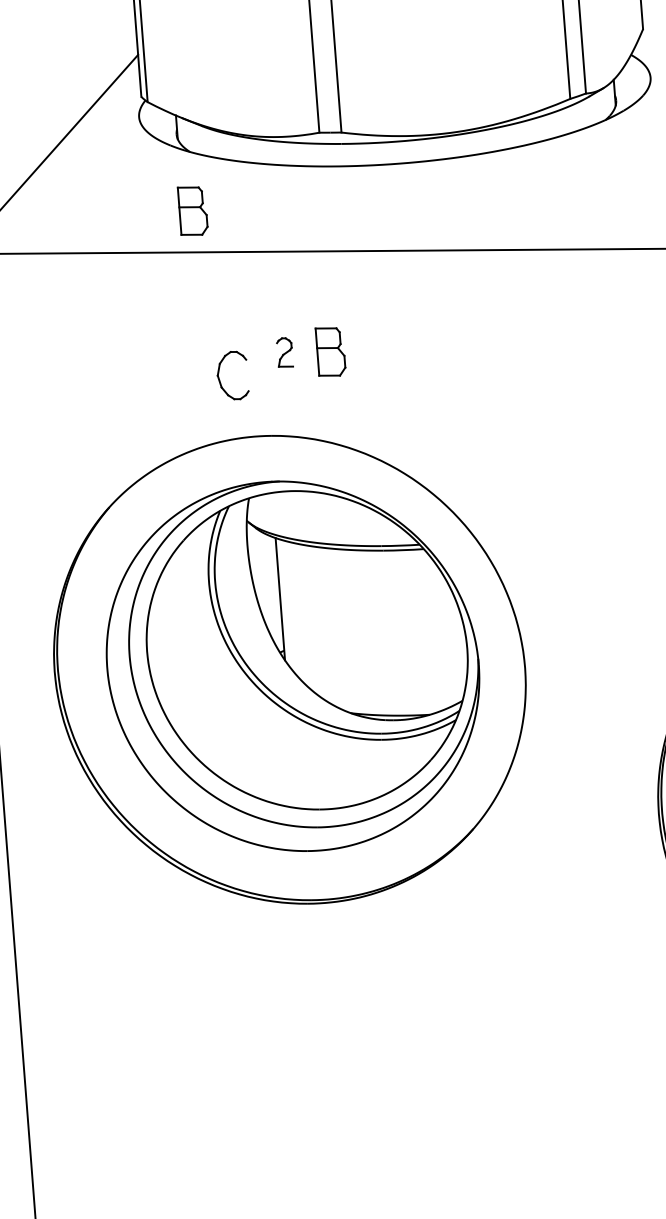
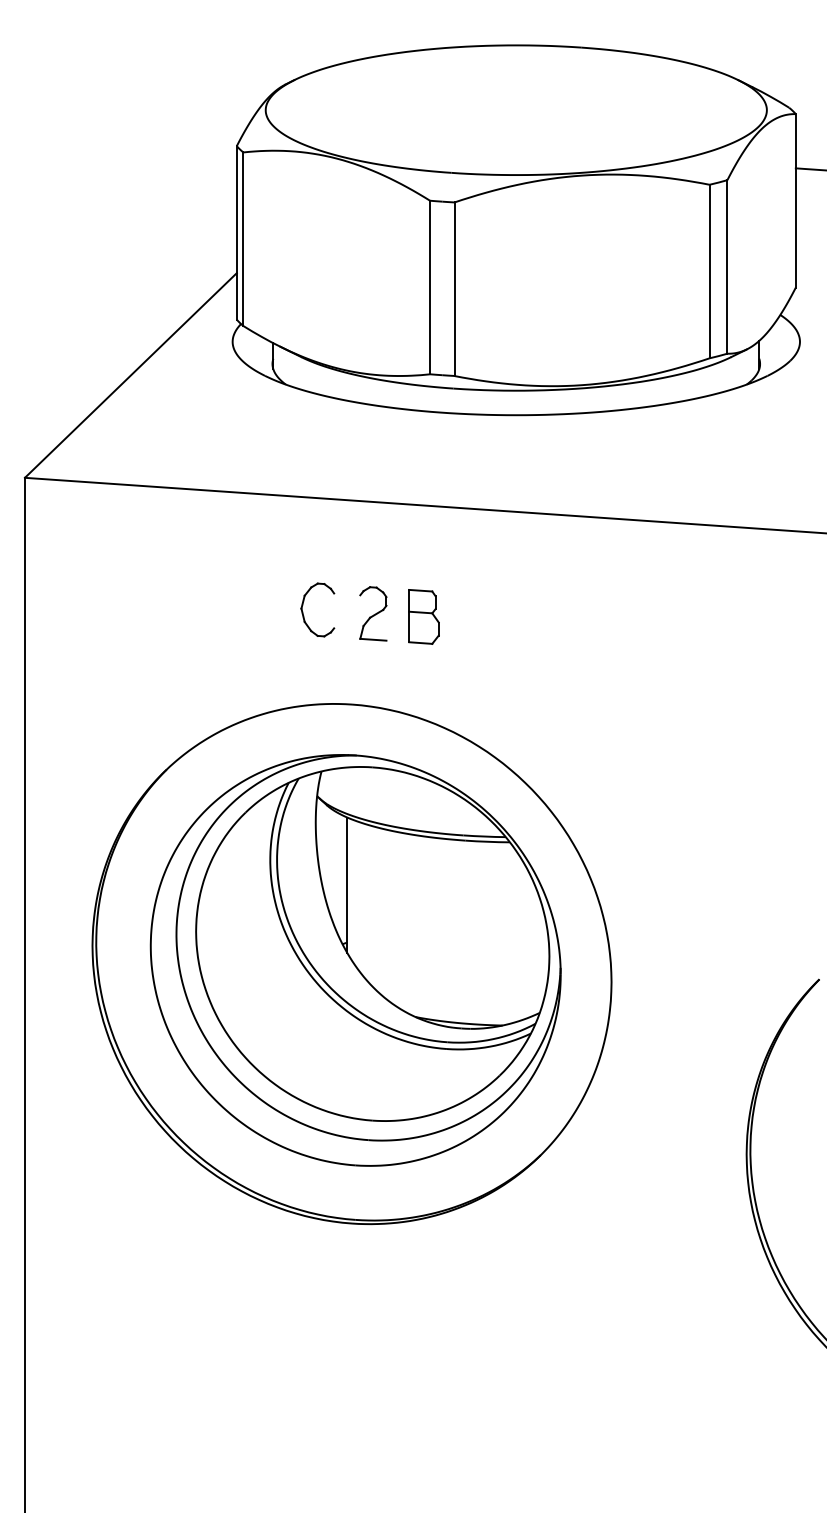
part: (192, 210) -> (283, 449), removed
part: (284, 352) -> (373, 613), size x1.67
part: (219, 378) -> (303, 611), moved

